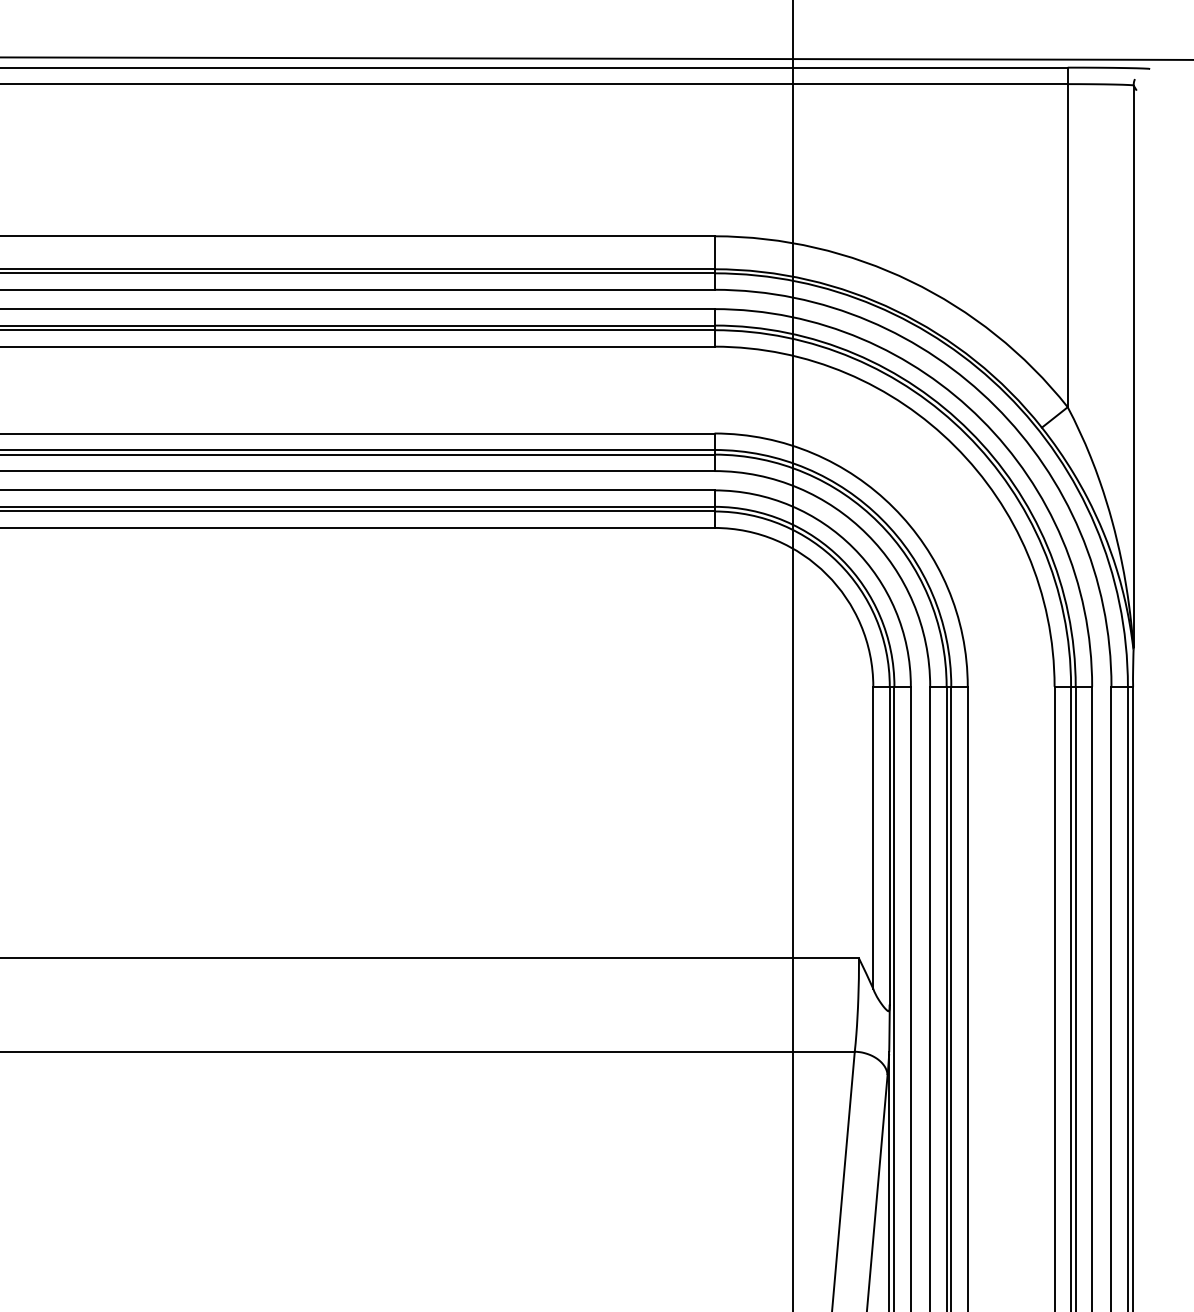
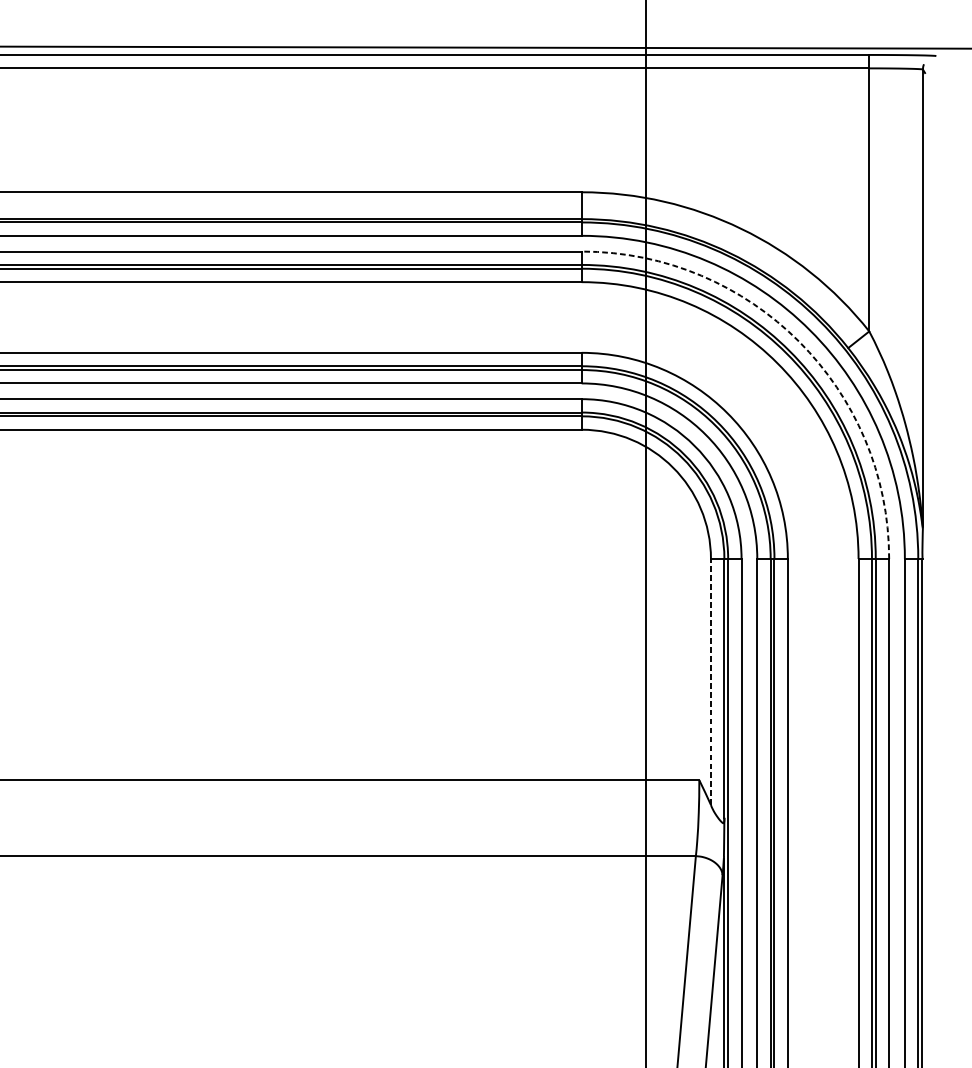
arc: (981, 419) -> (799, 341), solid -> dashed
line: (873, 837) -> (711, 681), solid -> dashed

